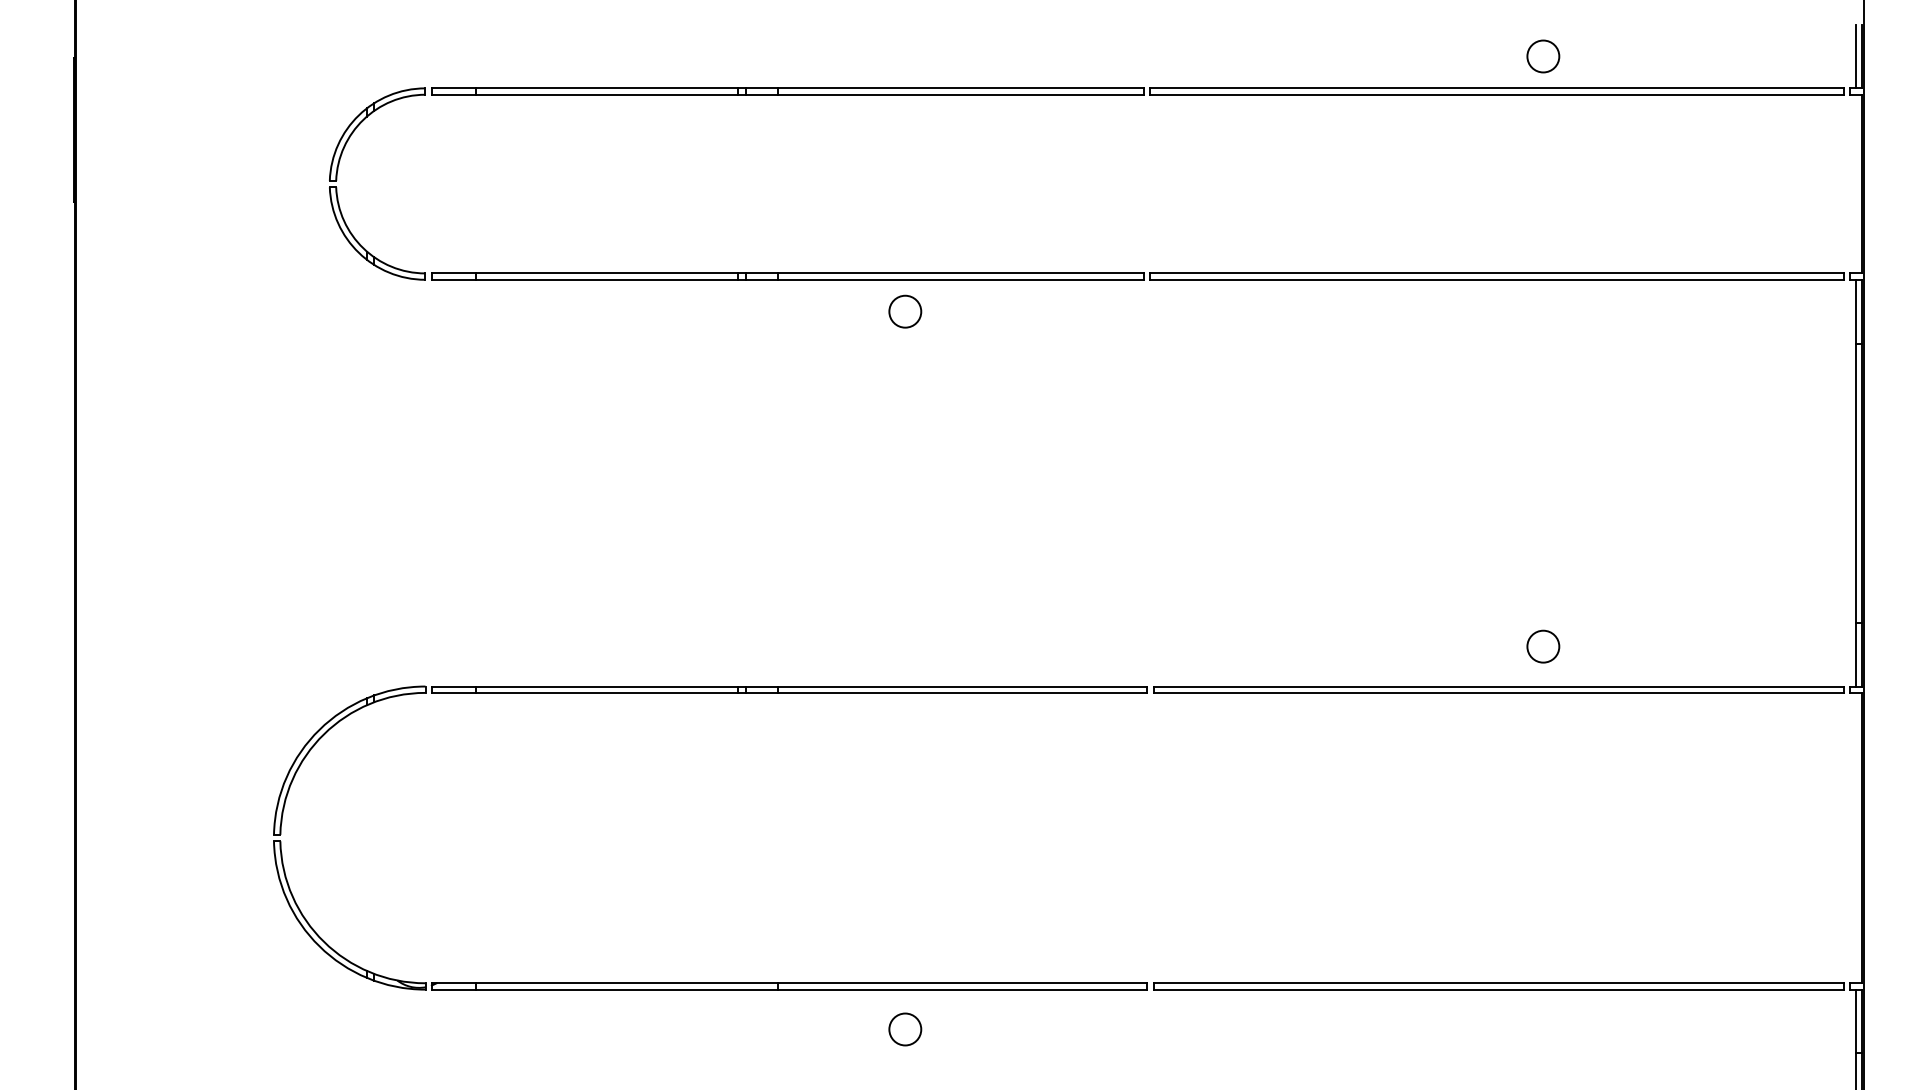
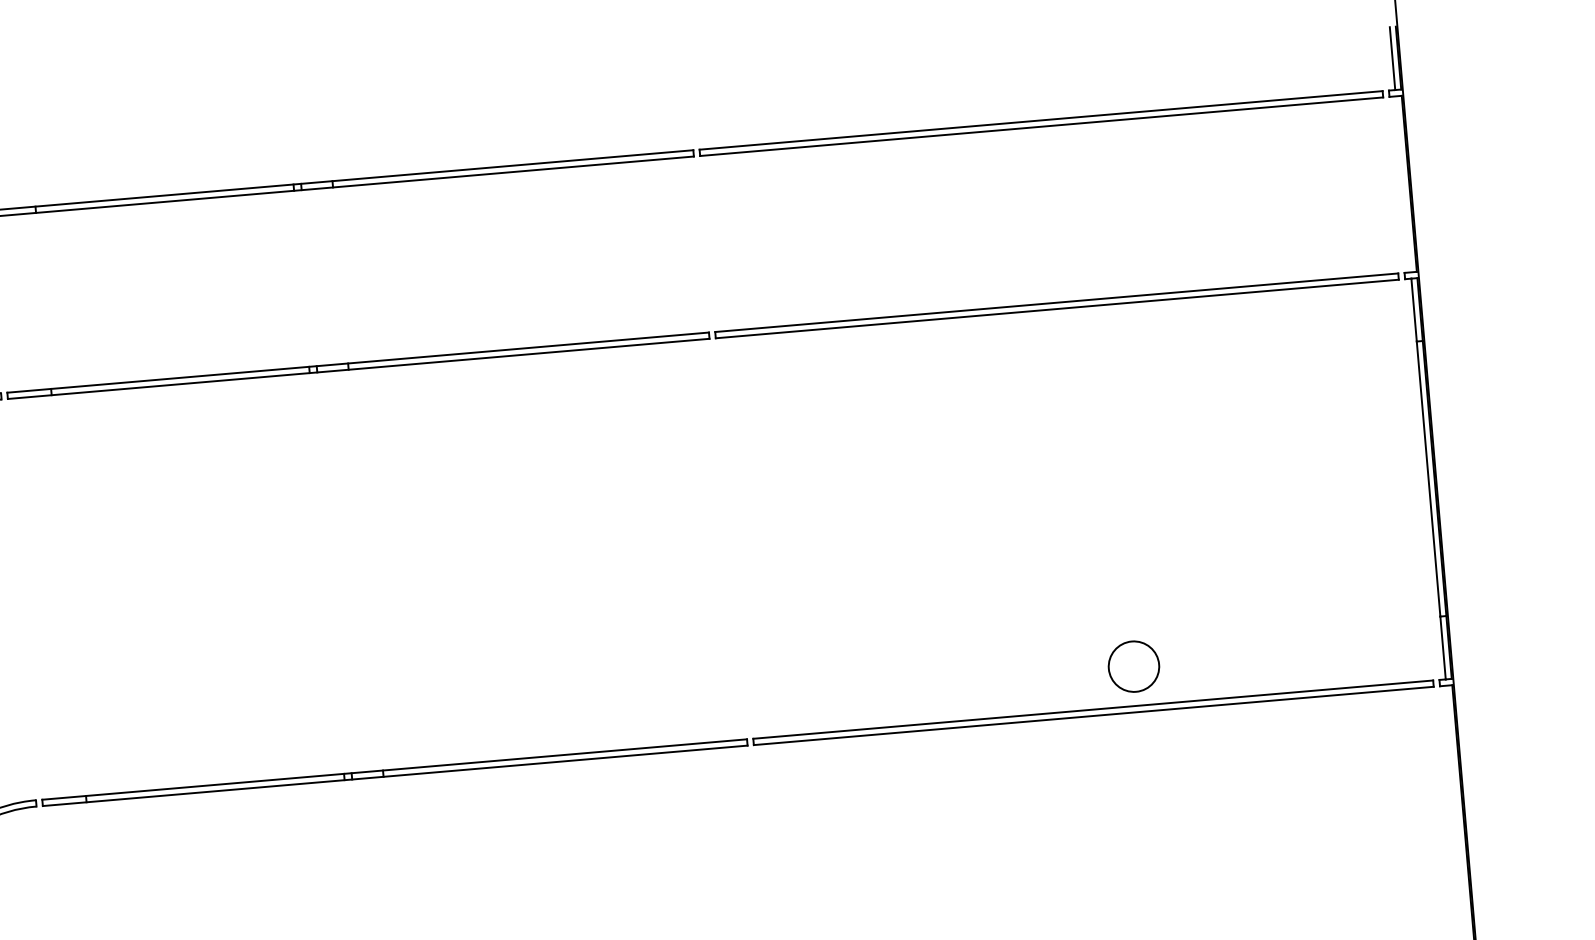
circle: (1543, 56) -> (1084, 85), removed
circle: (905, 311) -> (477, 390), removed
circle: (1543, 646) -> (1134, 666), size x1.6

